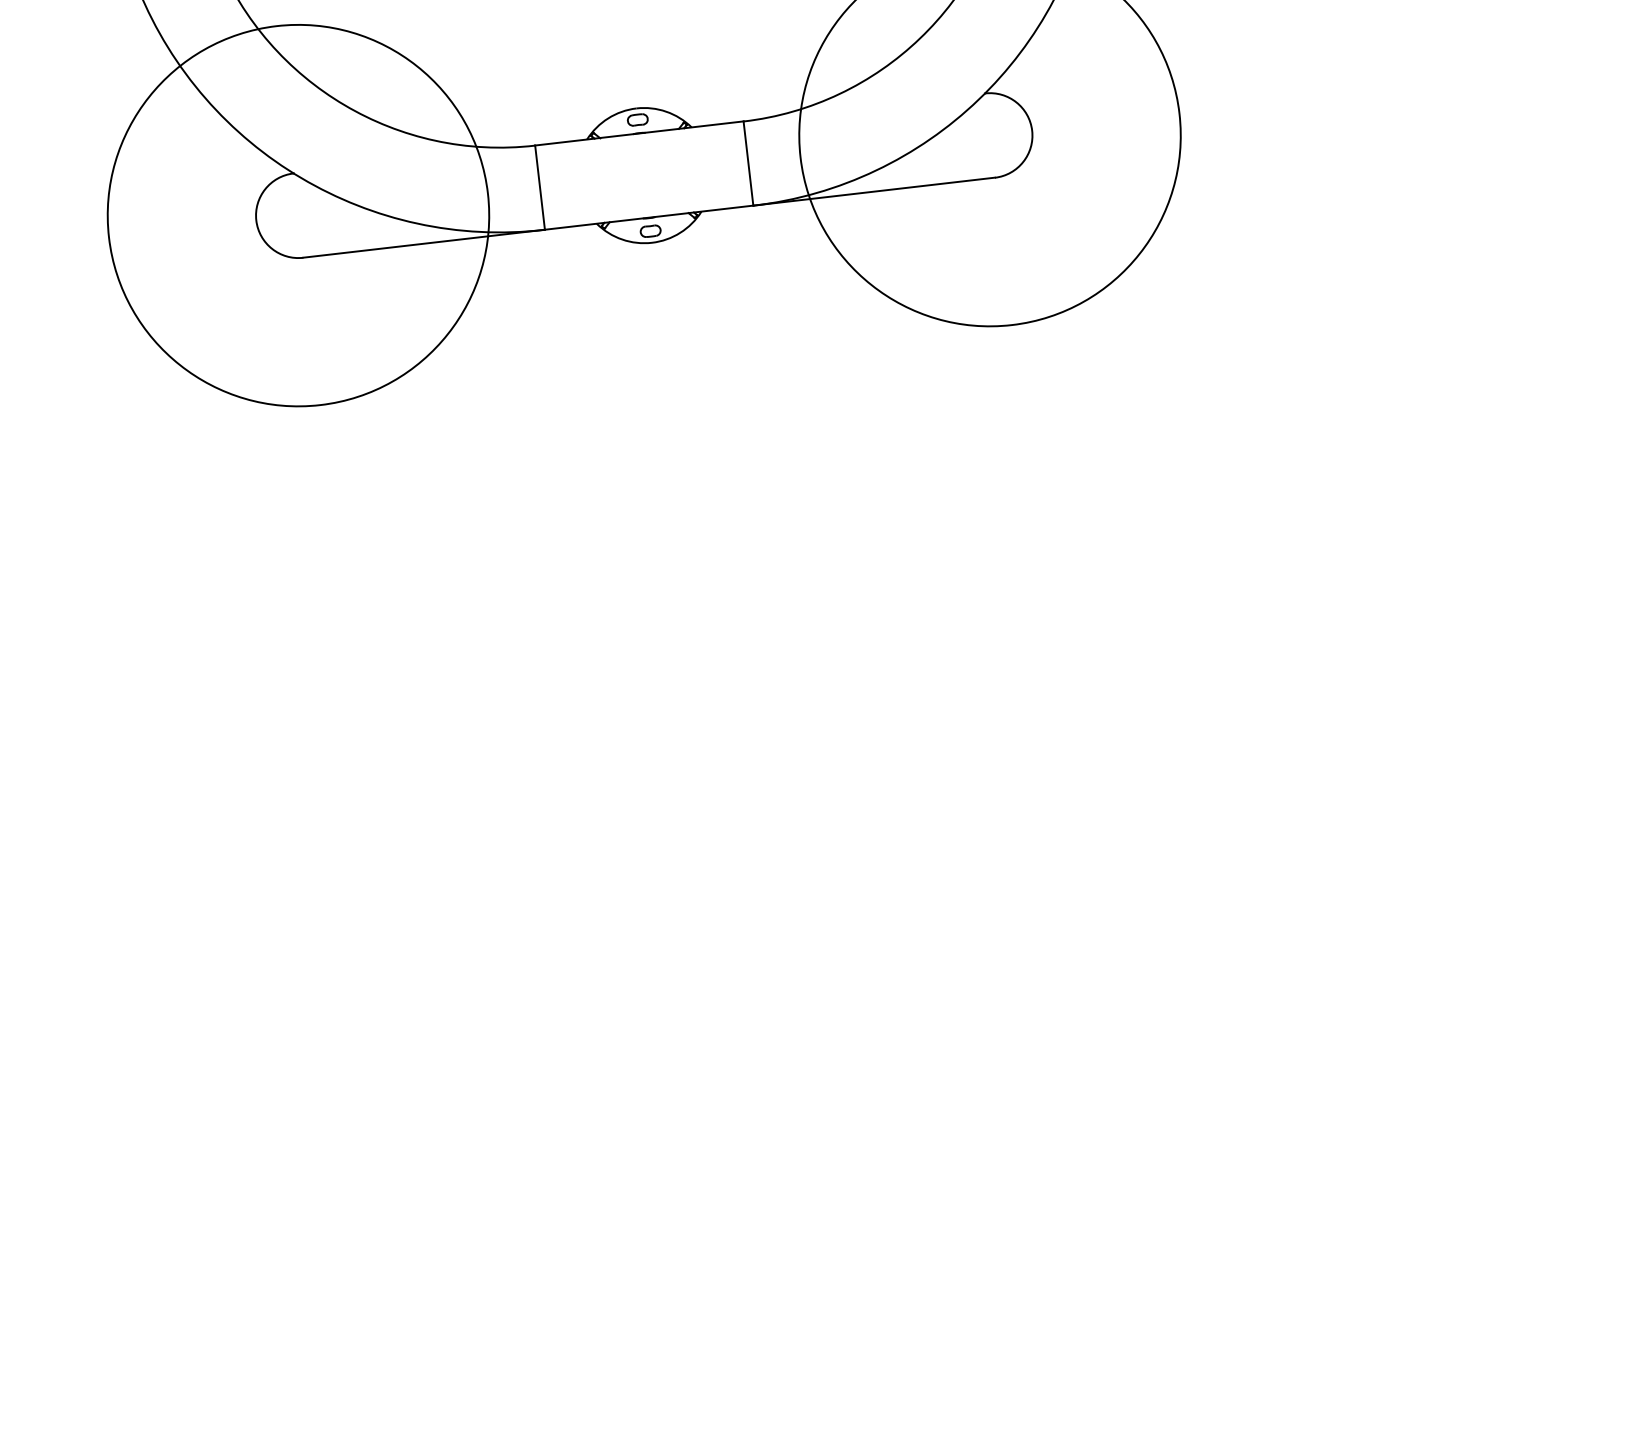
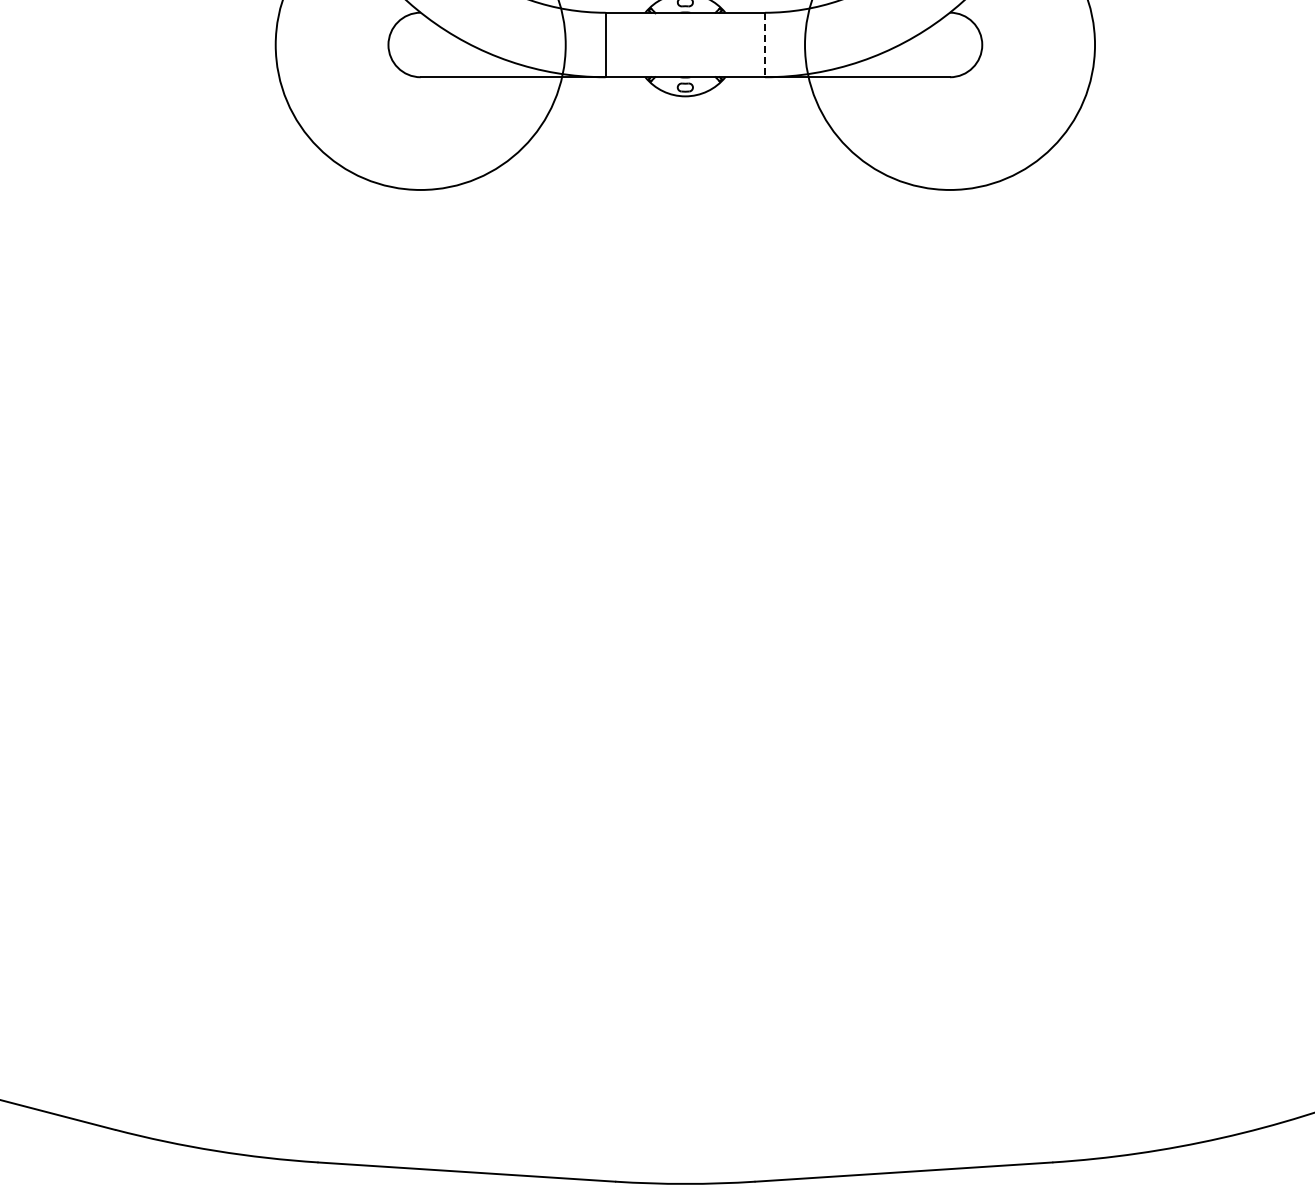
line: (749, 164) -> (765, 45), solid -> dashed

